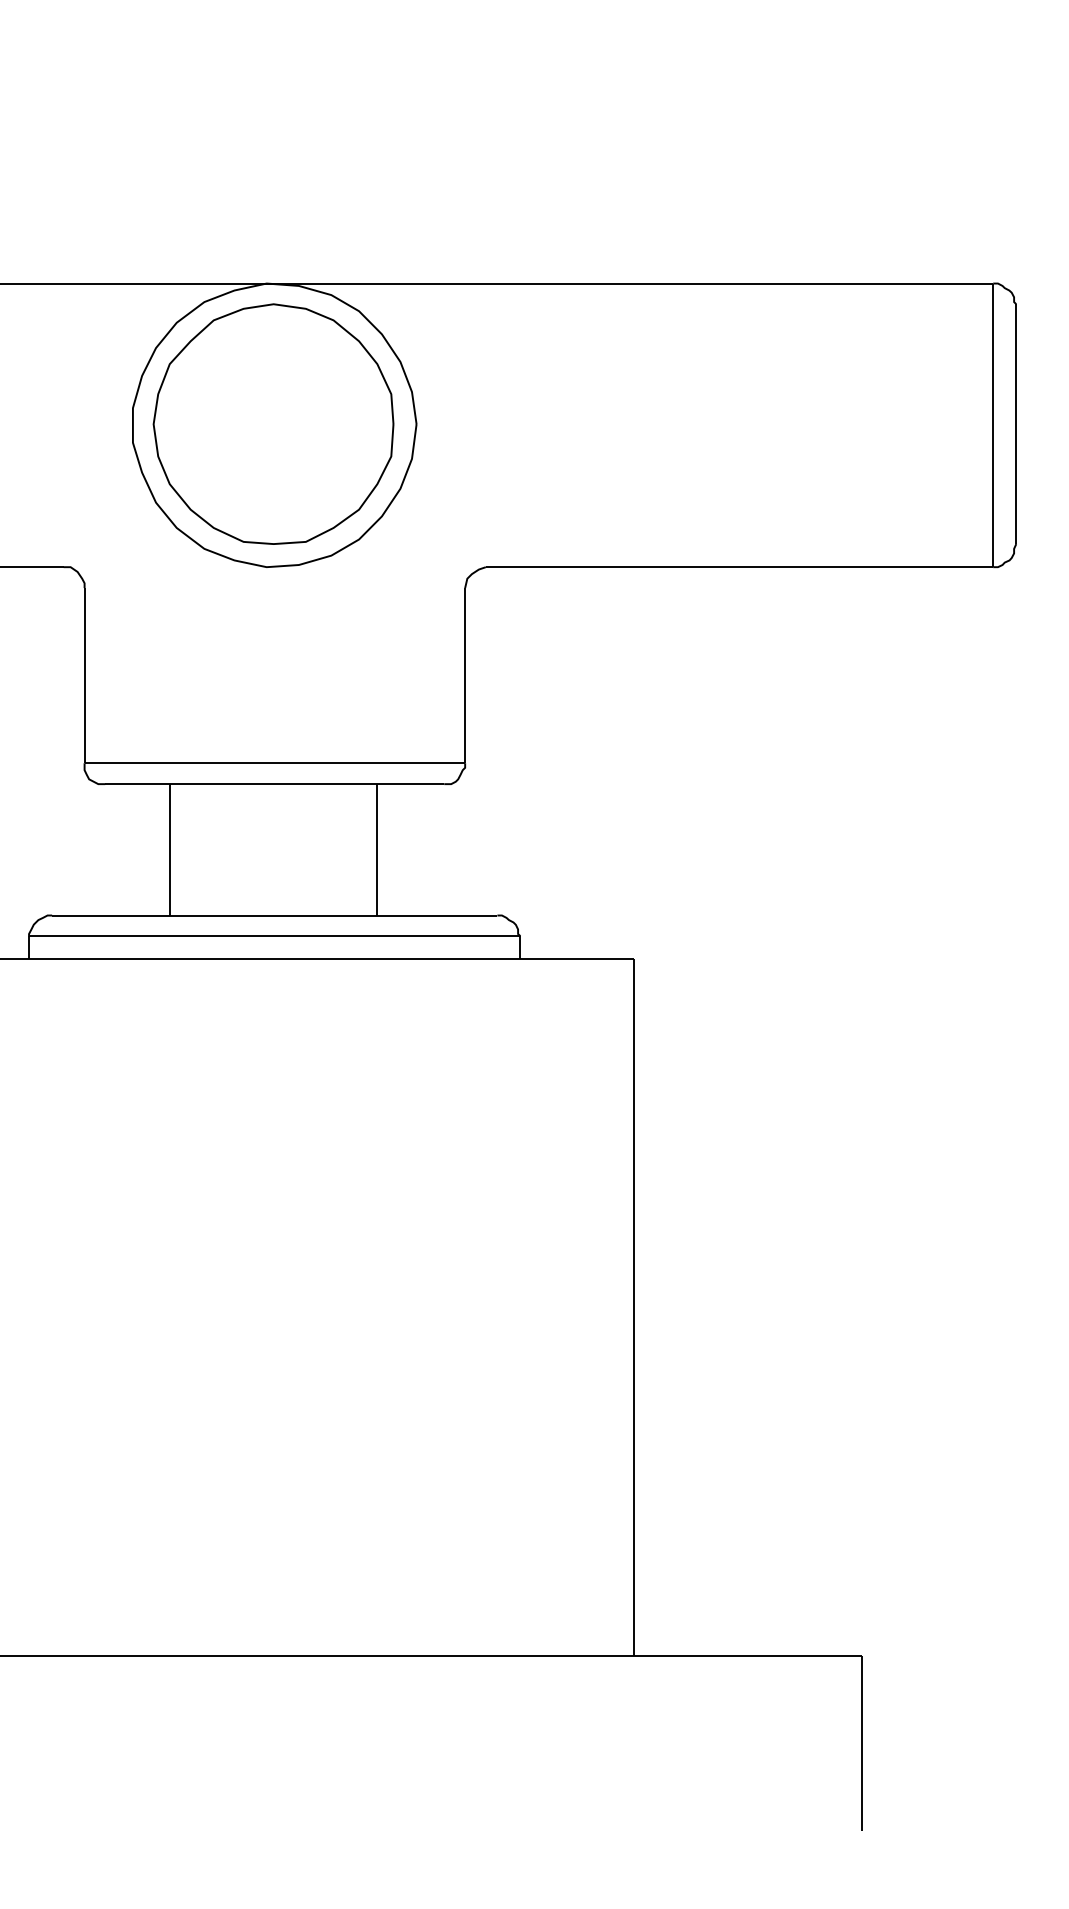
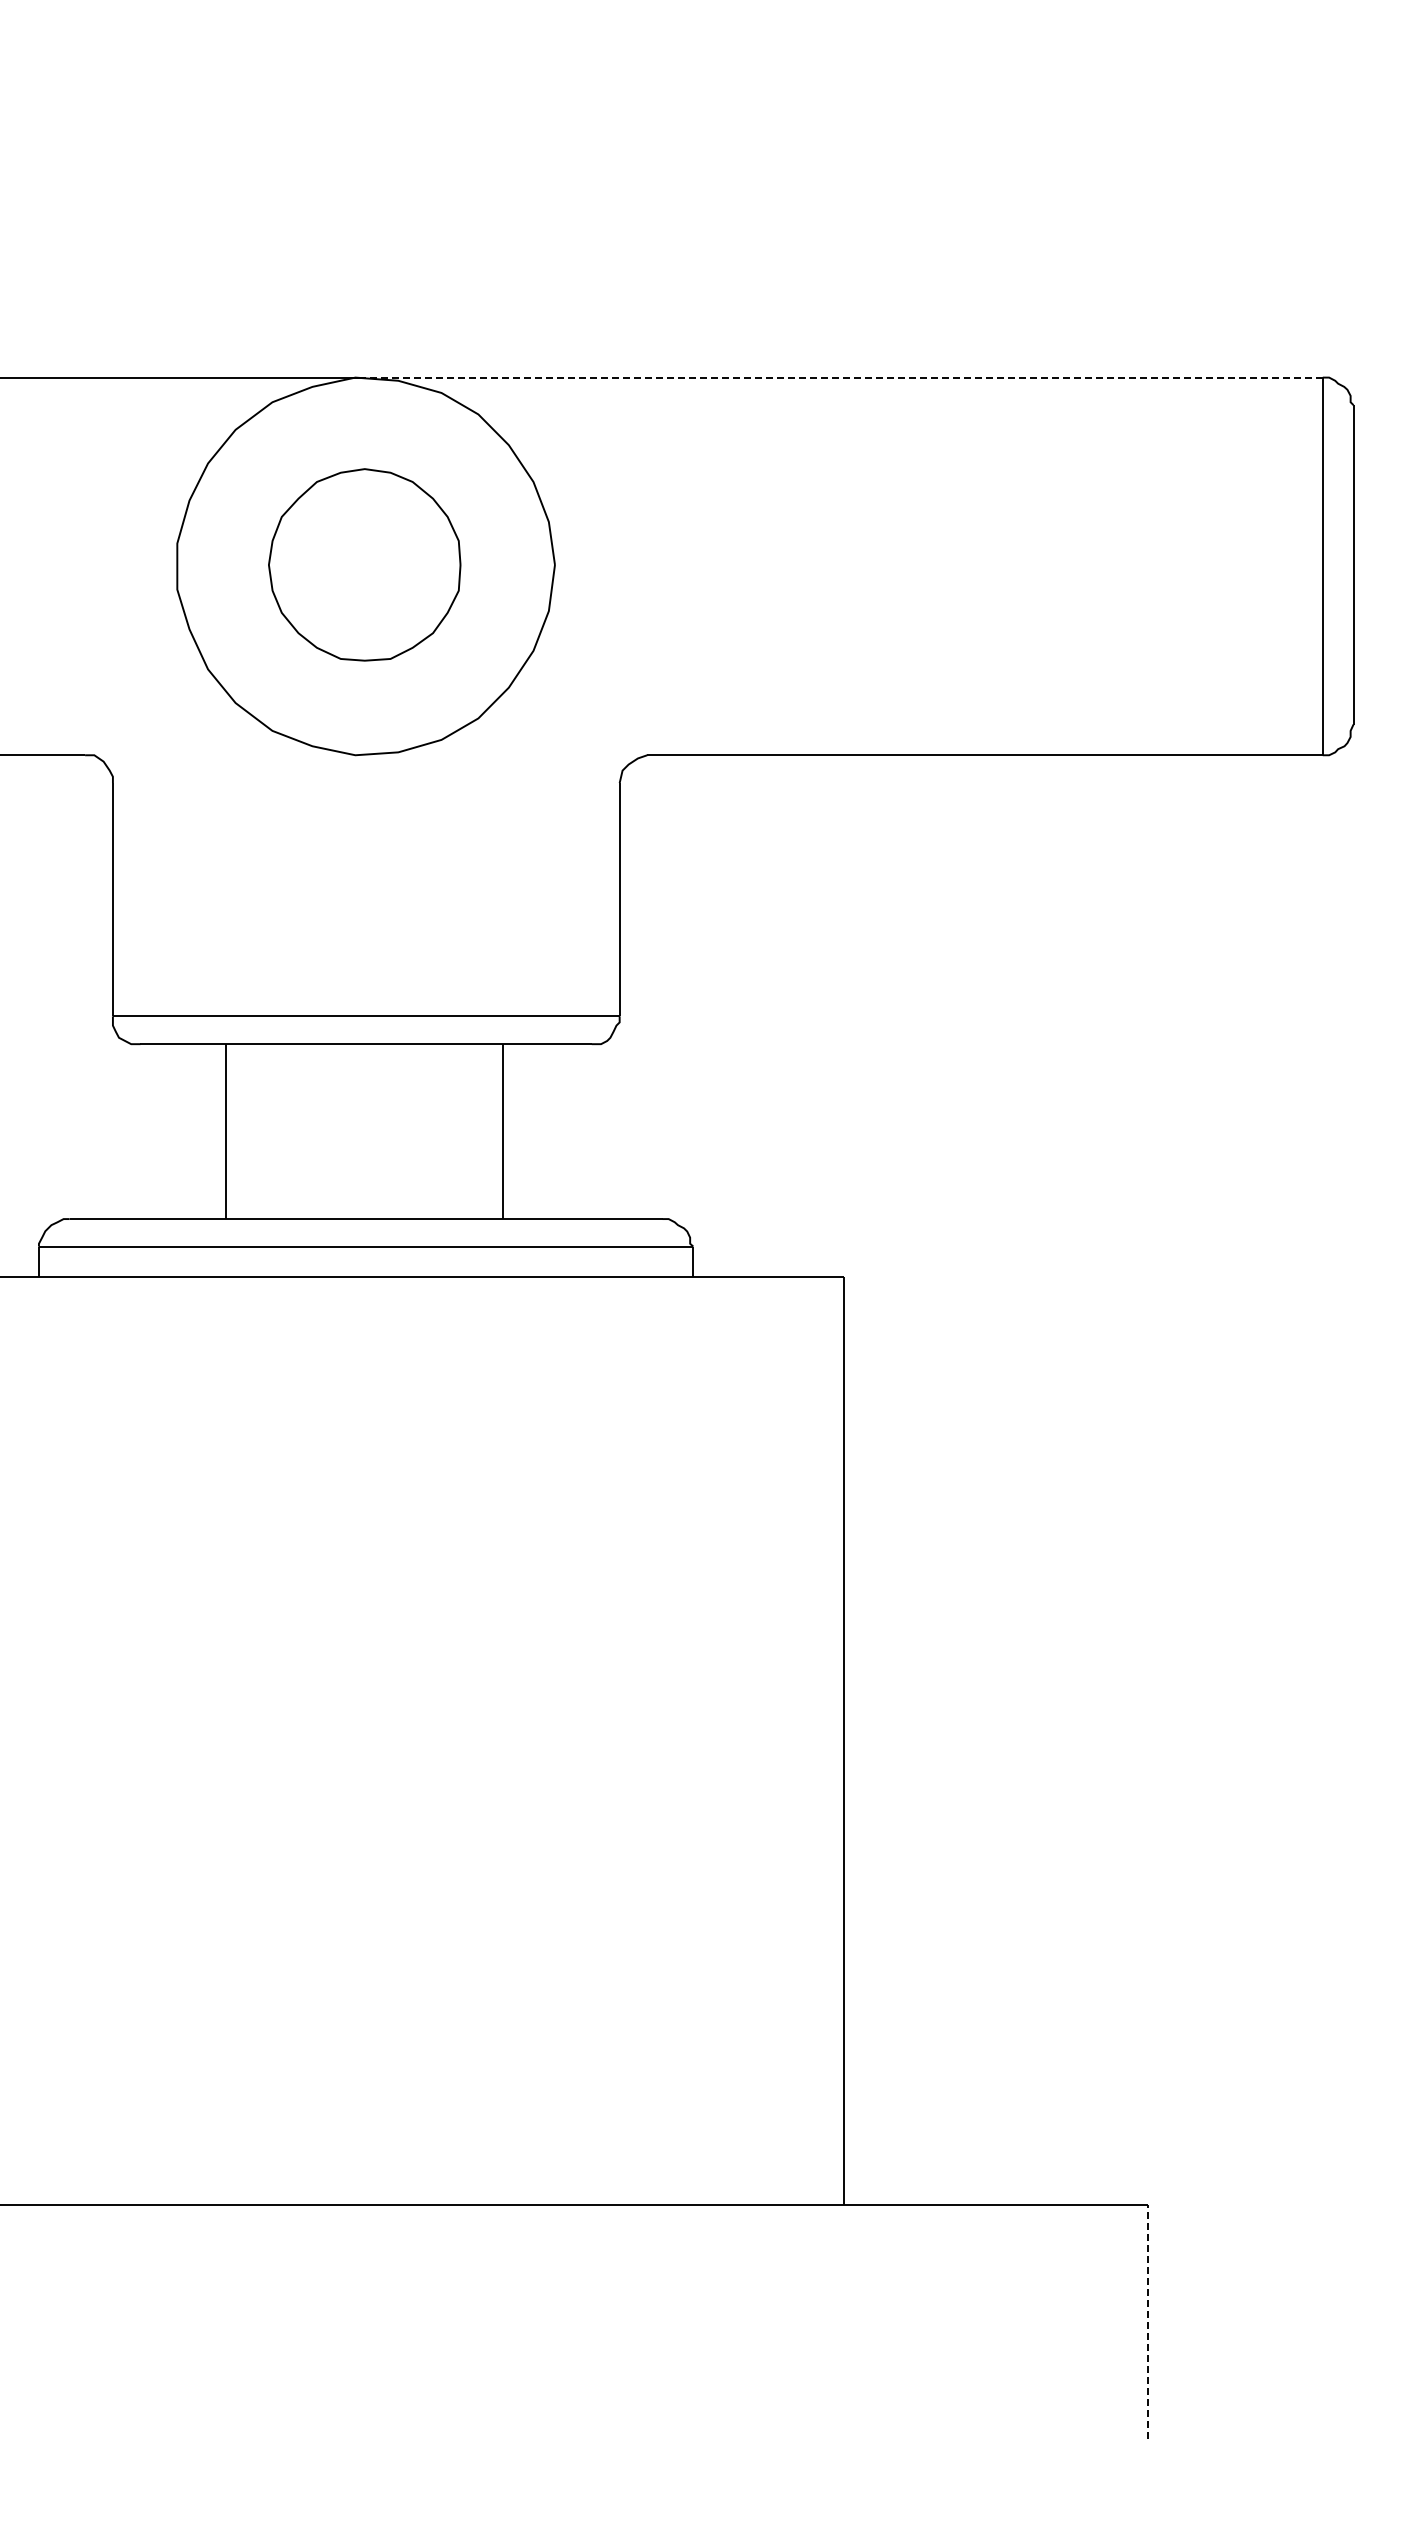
line: (633, 283) -> (843, 377), solid -> dashed
part: (273, 423) -> (364, 564), size x0.6
line: (861, 1743) -> (1147, 2321), solid -> dashed

